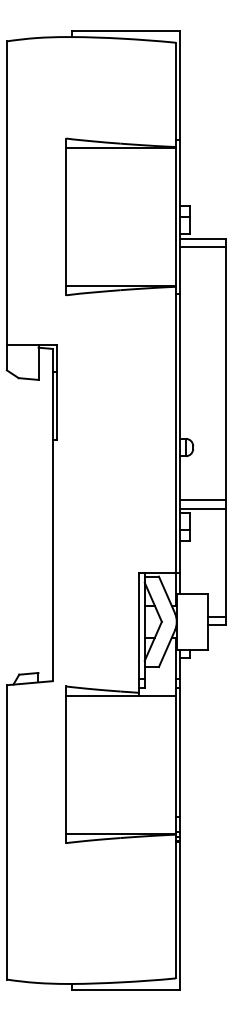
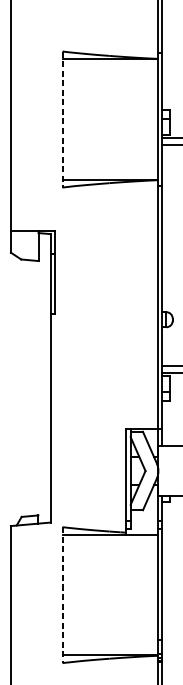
line: (66, 217) -> (62, 120), solid -> dashed
line: (66, 765) -> (62, 595), solid -> dashed

